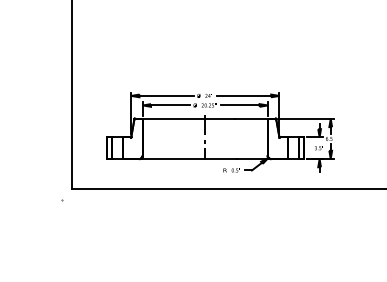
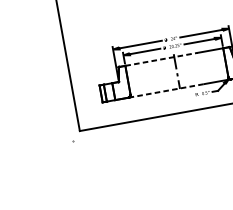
line: (189, 118) -> (161, 58), solid -> dashed
line: (188, 159) -> (166, 91), solid -> dashed

